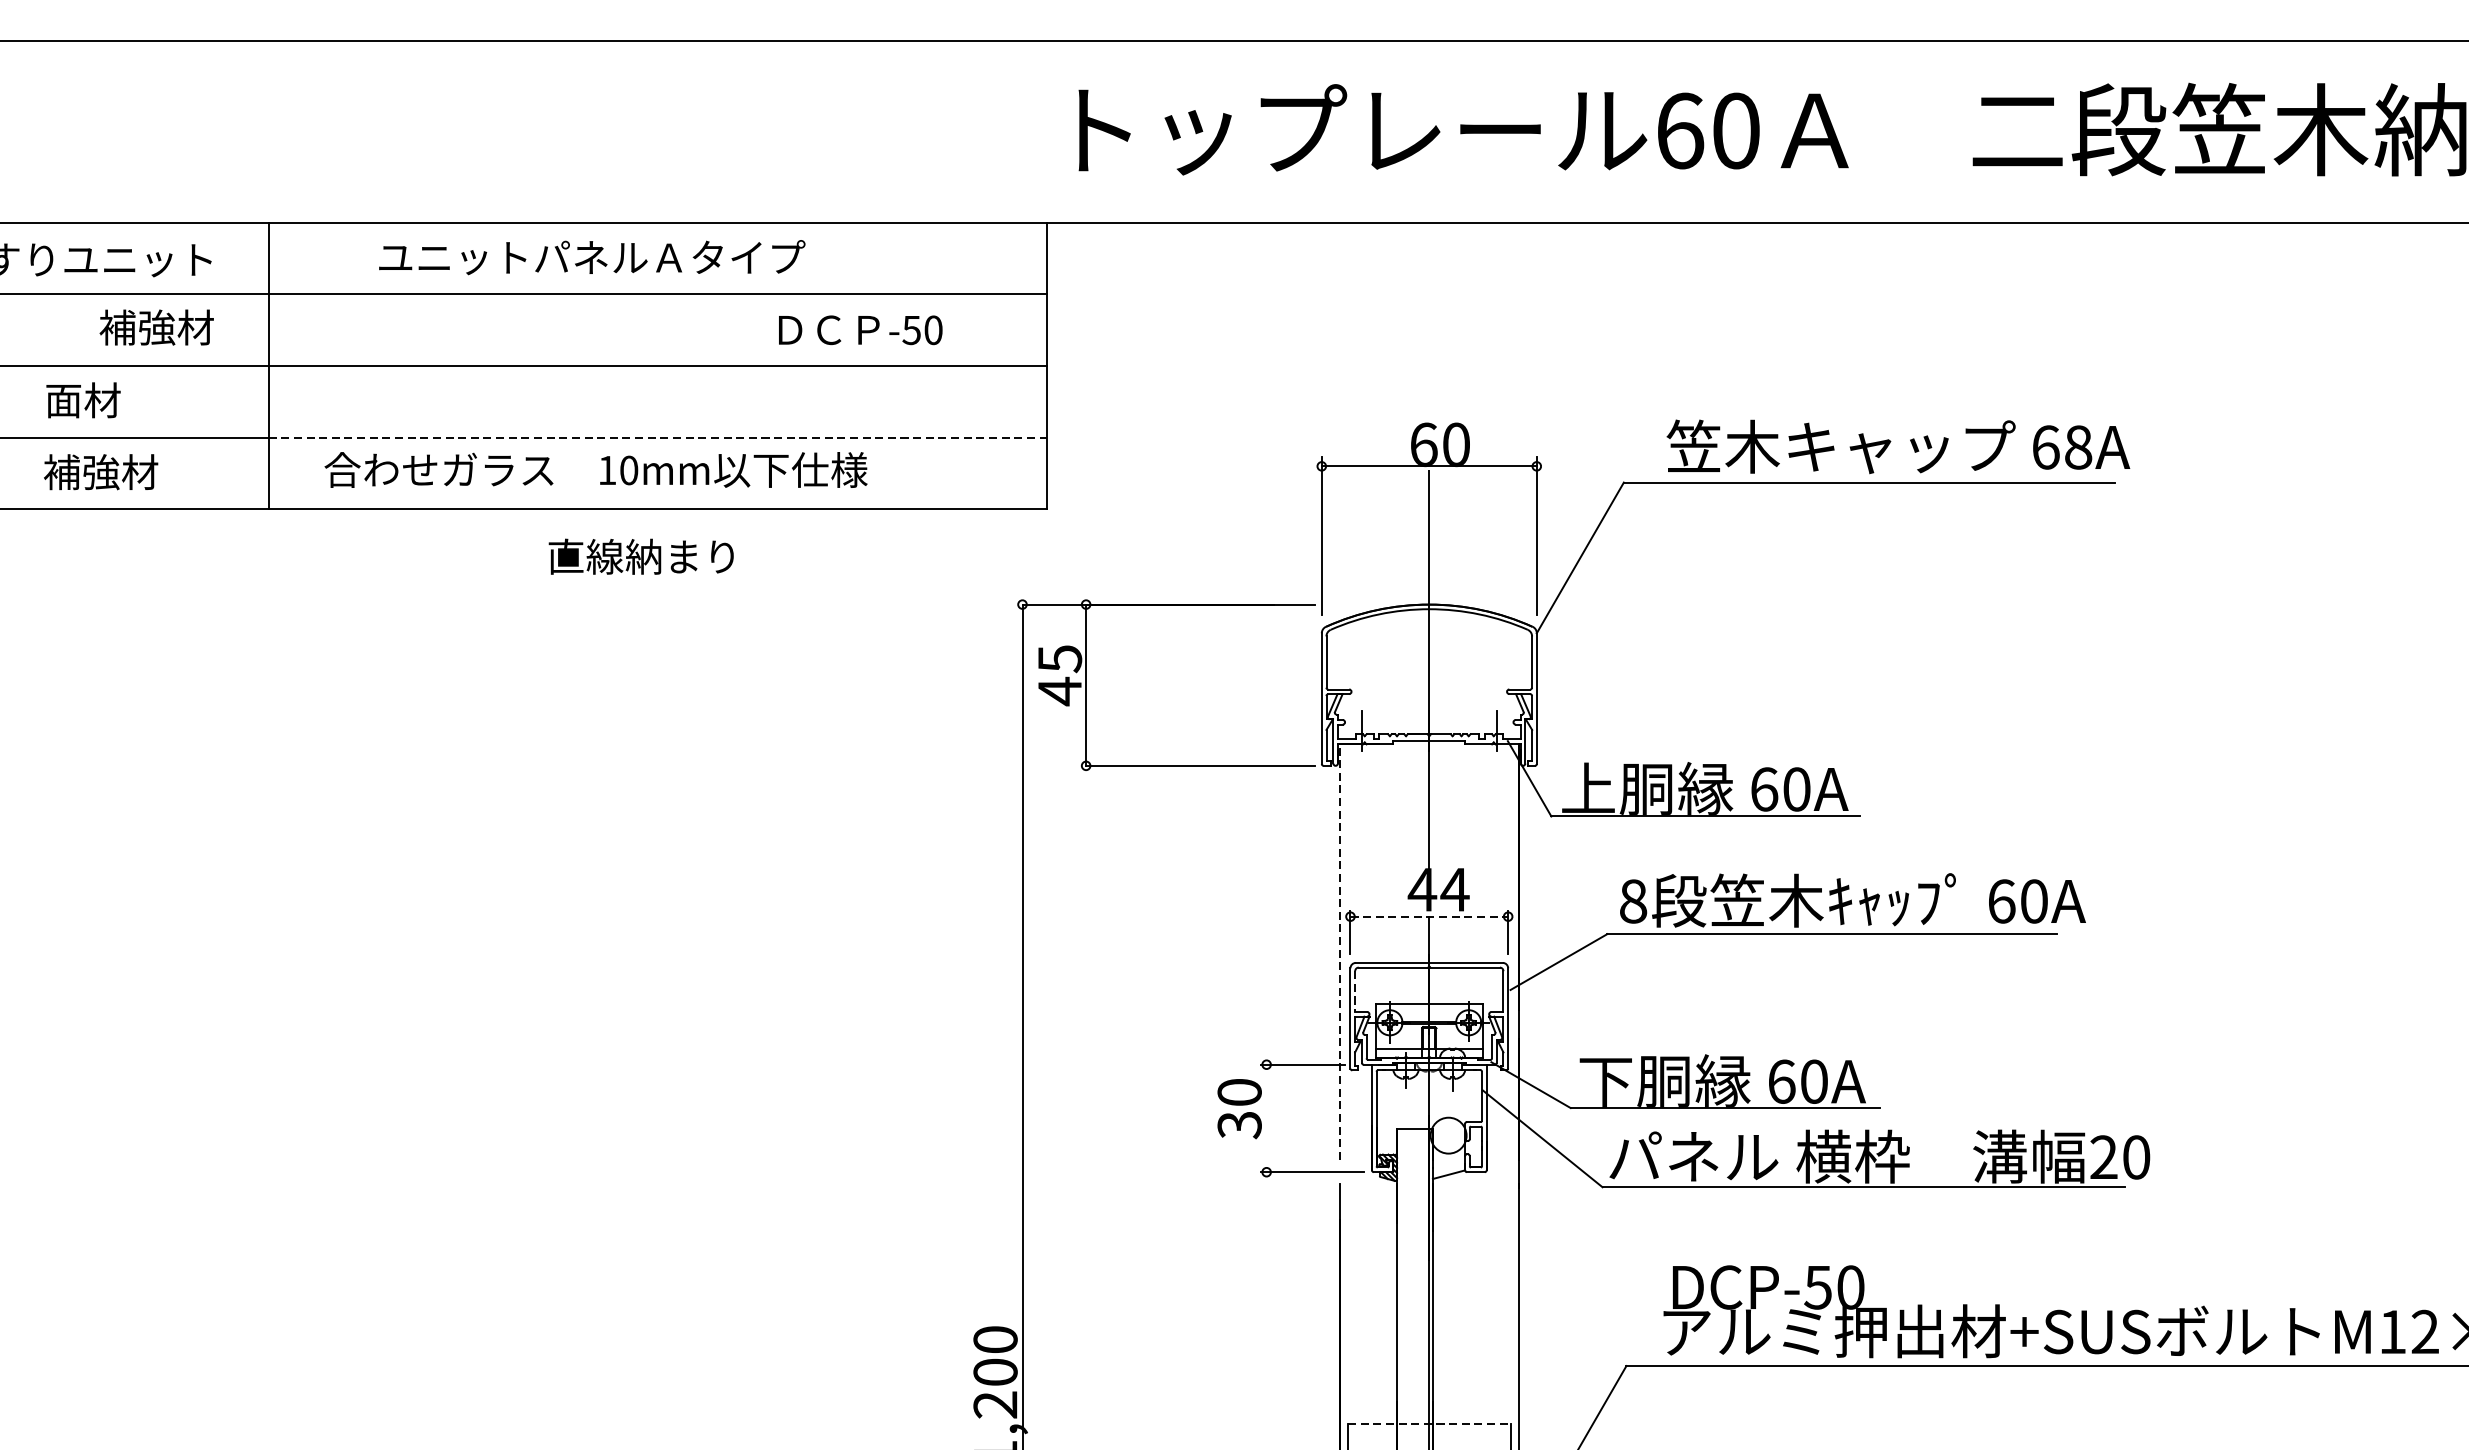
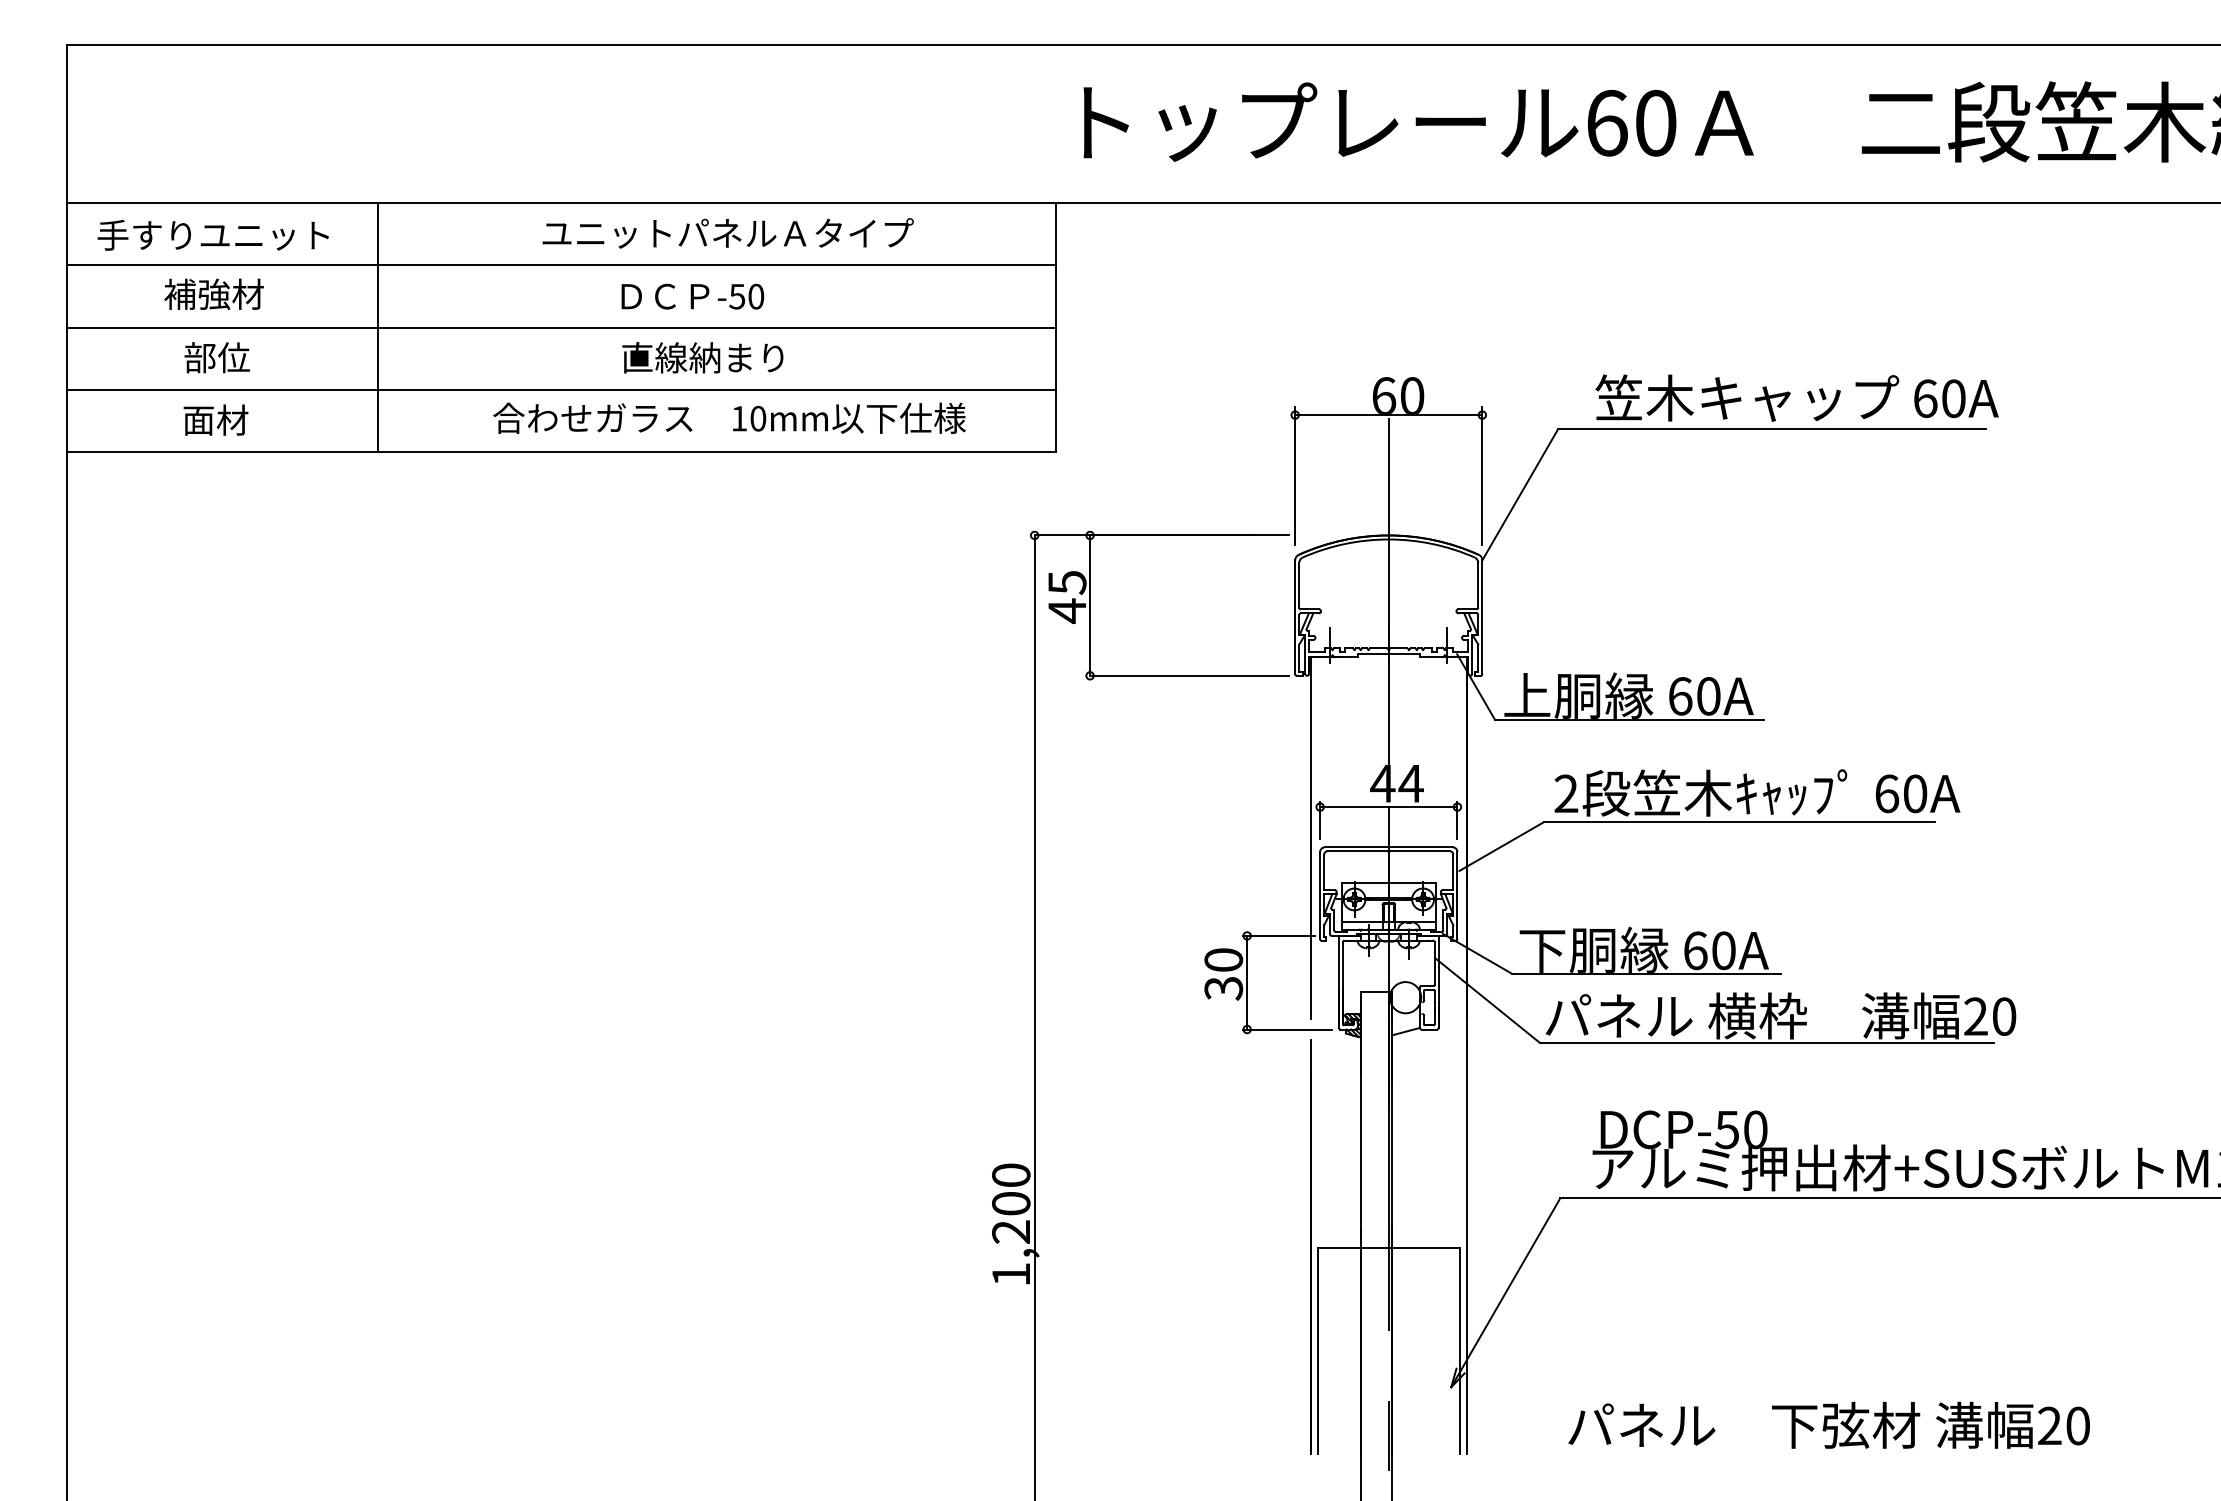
text: (591, 257) -> (727, 233), moved
text: (156, 326) -> (213, 293), moved
text: (860, 330) -> (692, 296), moved
text: (82, 400) -> (216, 357), 面材 -> 部位
line: (658, 438) -> (717, 390), dashed -> solid
text: (2078, 447) -> (1953, 398), 68A -> 60A
text: (596, 469) -> (729, 417), moved
text: (100, 471) -> (232, 419), 補強材 -> 面材
text: (640, 556) -> (702, 357), moved
text: (1633, 901) -> (1566, 793), 8 -> 2
line: (1428, 917) -> (1388, 807), dashed -> solid
line: (1339, 951) -> (1310, 837), dashed -> solid
line: (1355, 991) -> (1324, 872), dashed -> solid
line: (1266, 1118) -> (1247, 982), added
line: (1428, 1423) -> (1388, 1248), dashed -> solid

